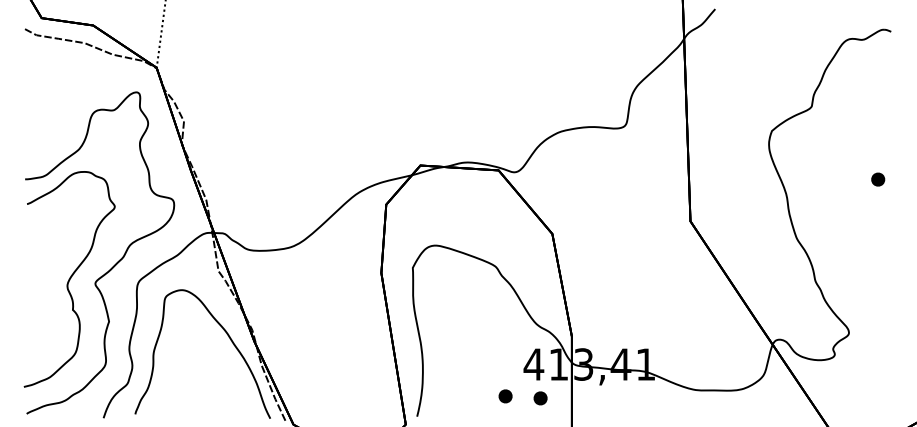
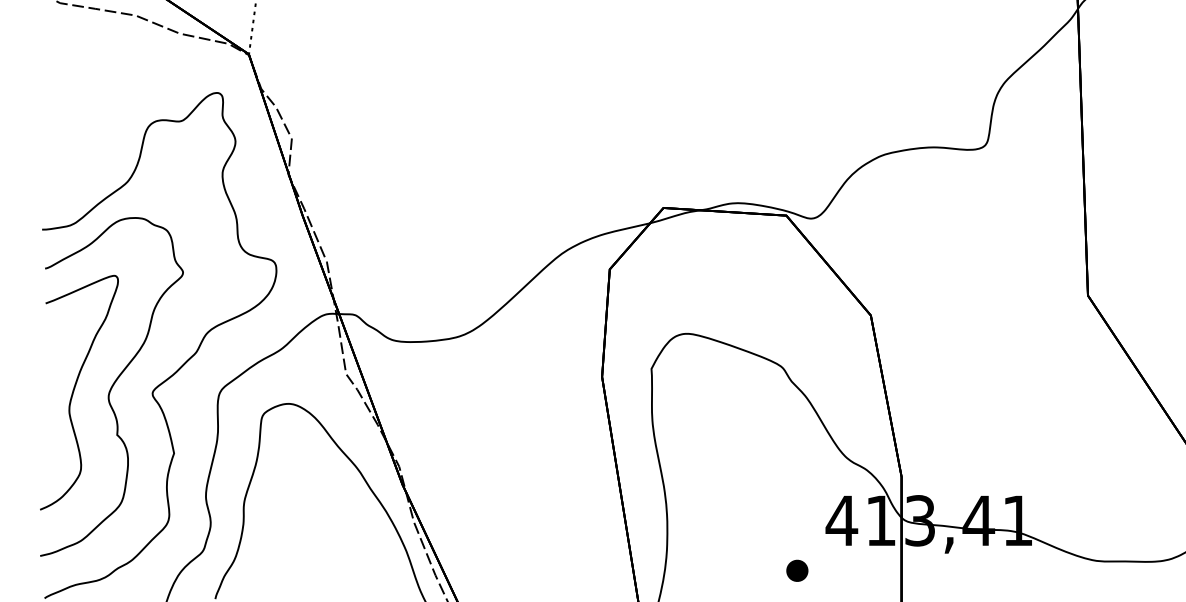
curve: (46, 281) -> (75, 390), added
part: (540, 398) -> (852, 574), removed

